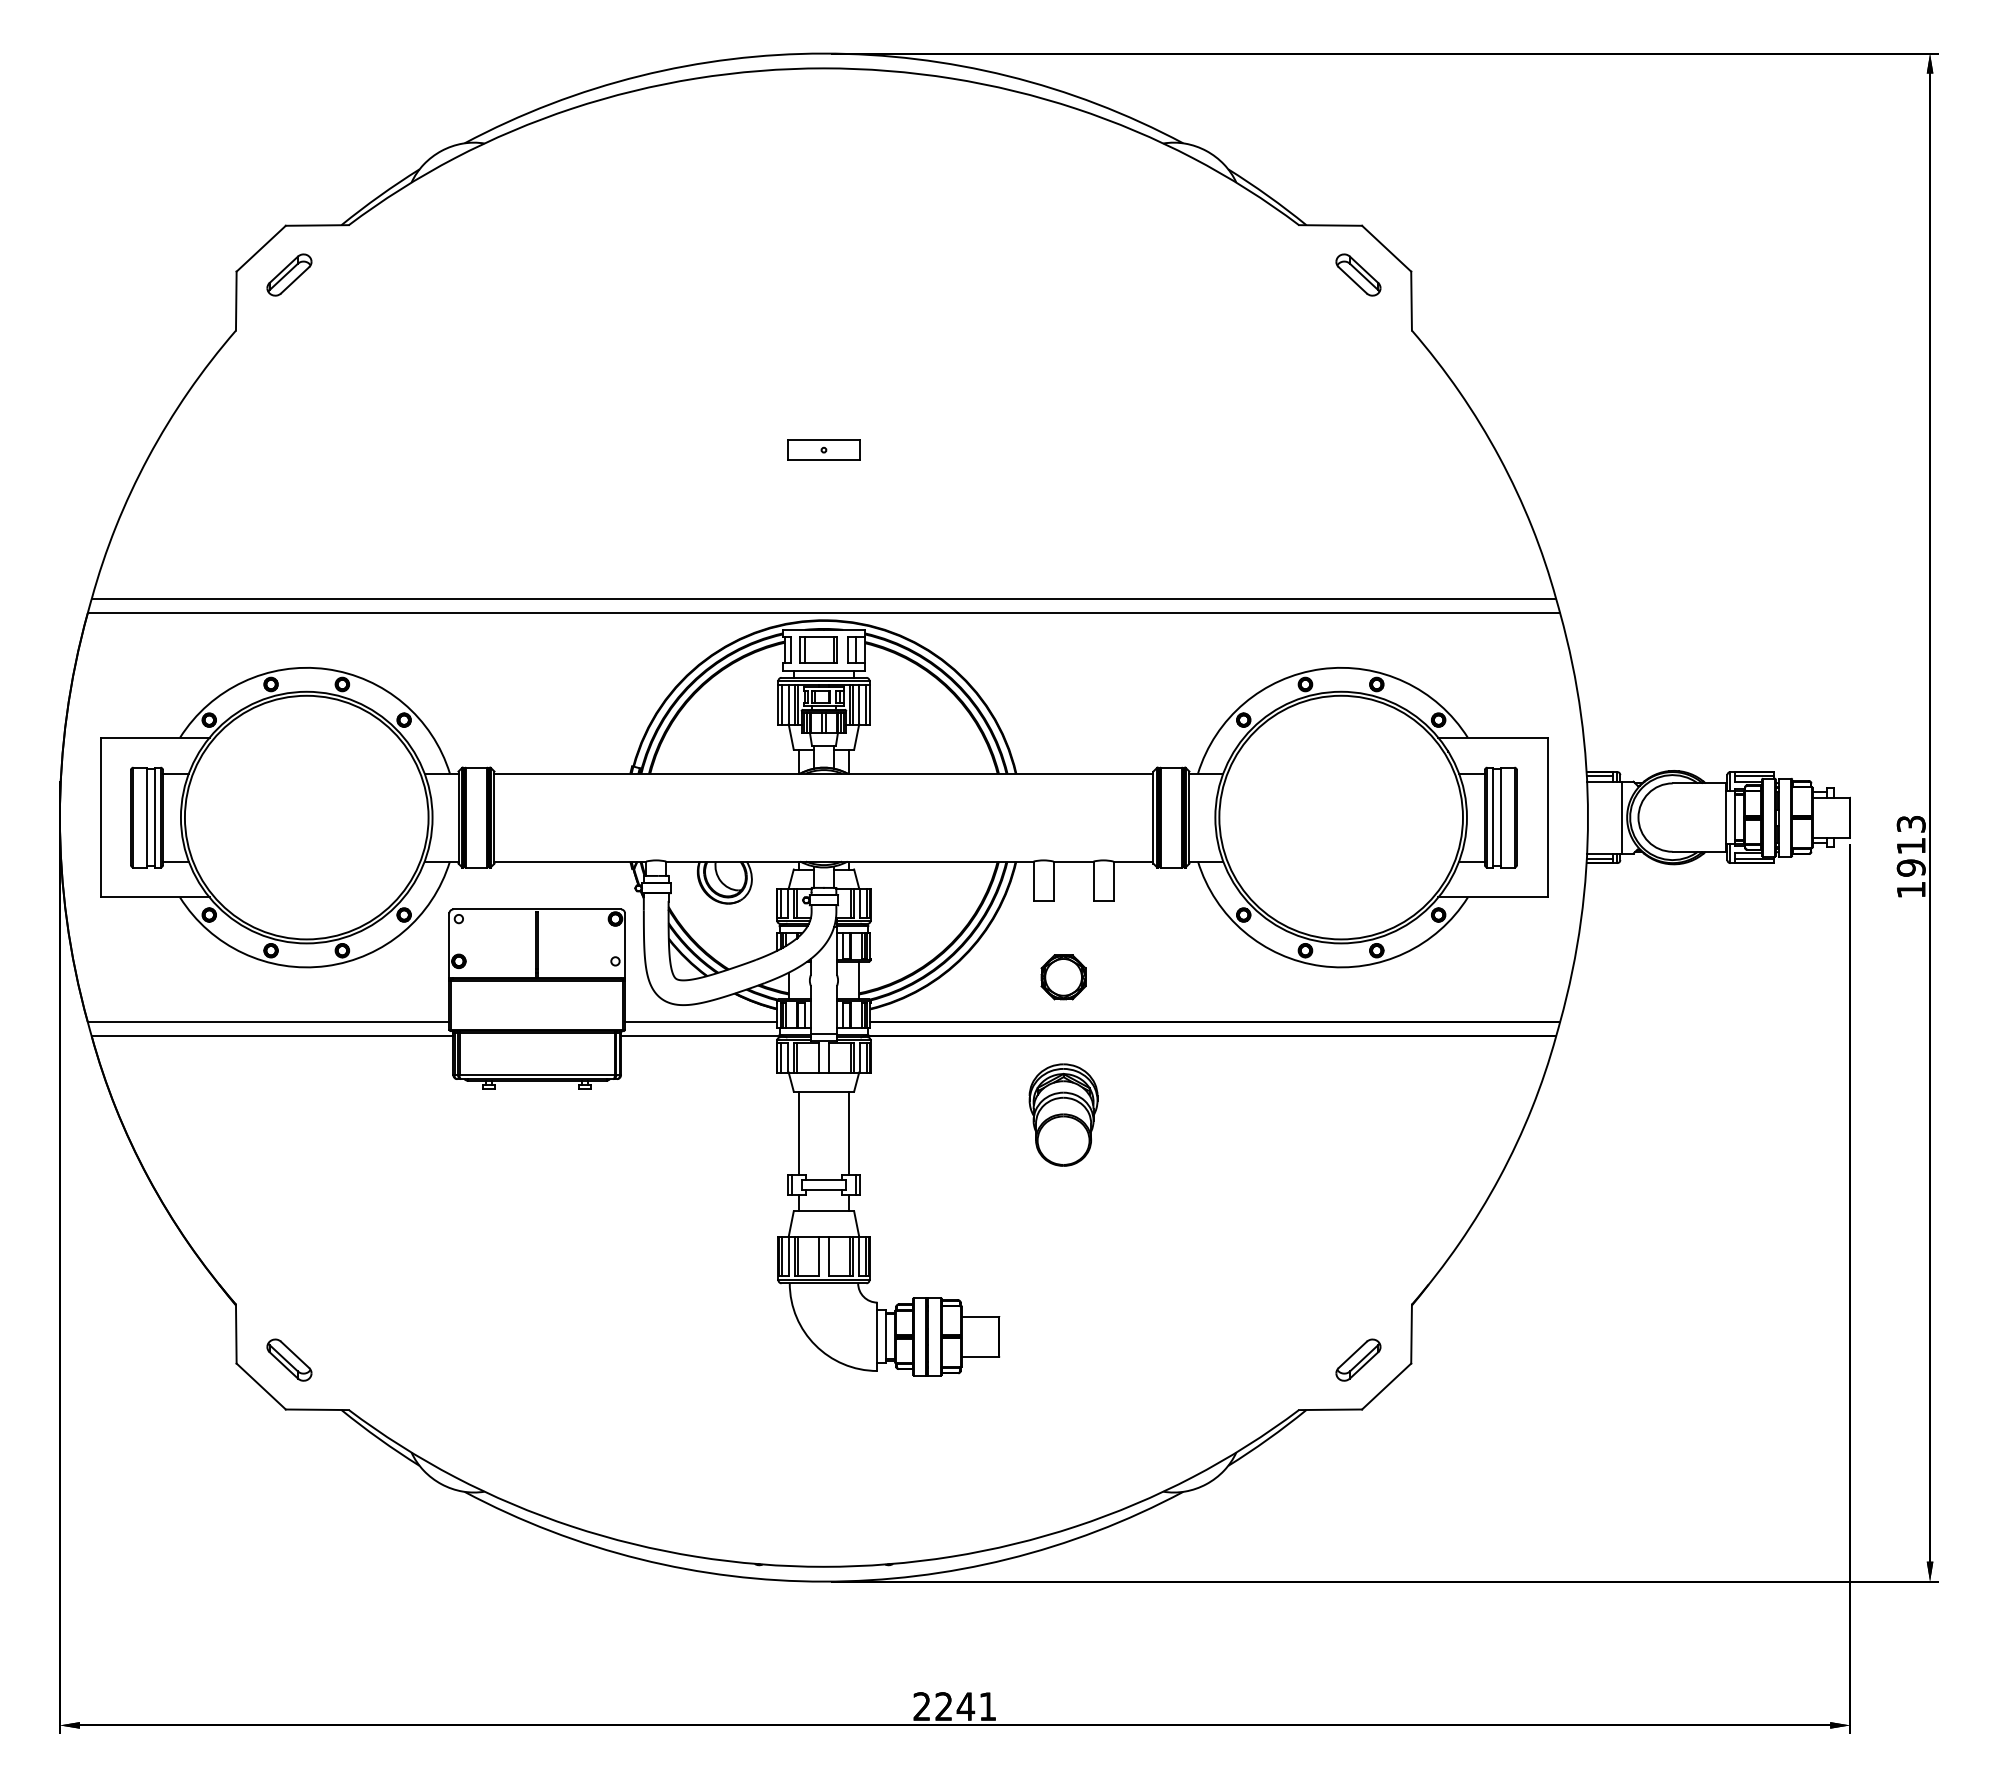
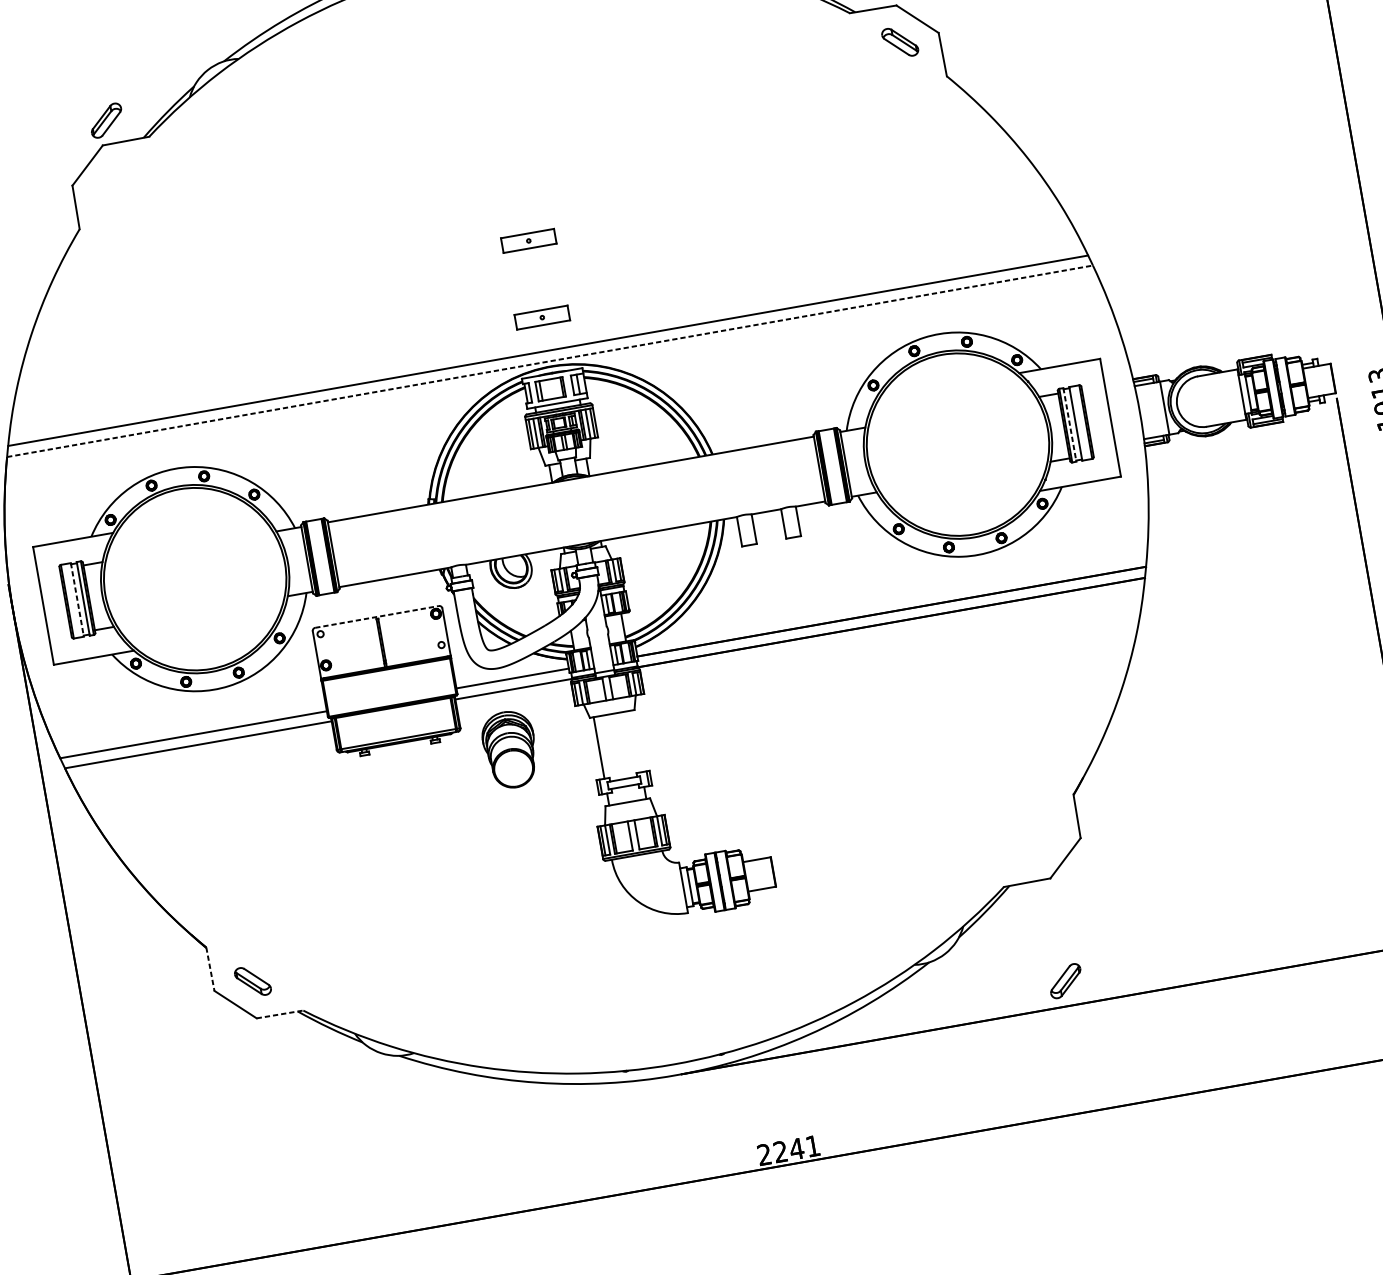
part: (289, 274) -> (106, 120), moved
part: (823, 553) -> (541, 317), added
line: (824, 613) -> (550, 361), solid -> dashed
line: (147, 817) -> (77, 599), solid -> dashed
line: (1492, 817) -> (1069, 424), solid -> dashed
line: (537, 909) -> (377, 616), solid -> dashed
part: (1063, 977) -> (774, 598), removed
part: (1063, 1114) -> (510, 749), moved
line: (849, 1133) -> (636, 741), removed
line: (236, 1334) -> (210, 969), solid -> dashed
part: (1358, 1359) -> (1065, 980), moved
line: (317, 1409) -> (280, 1014), solid -> dashed

